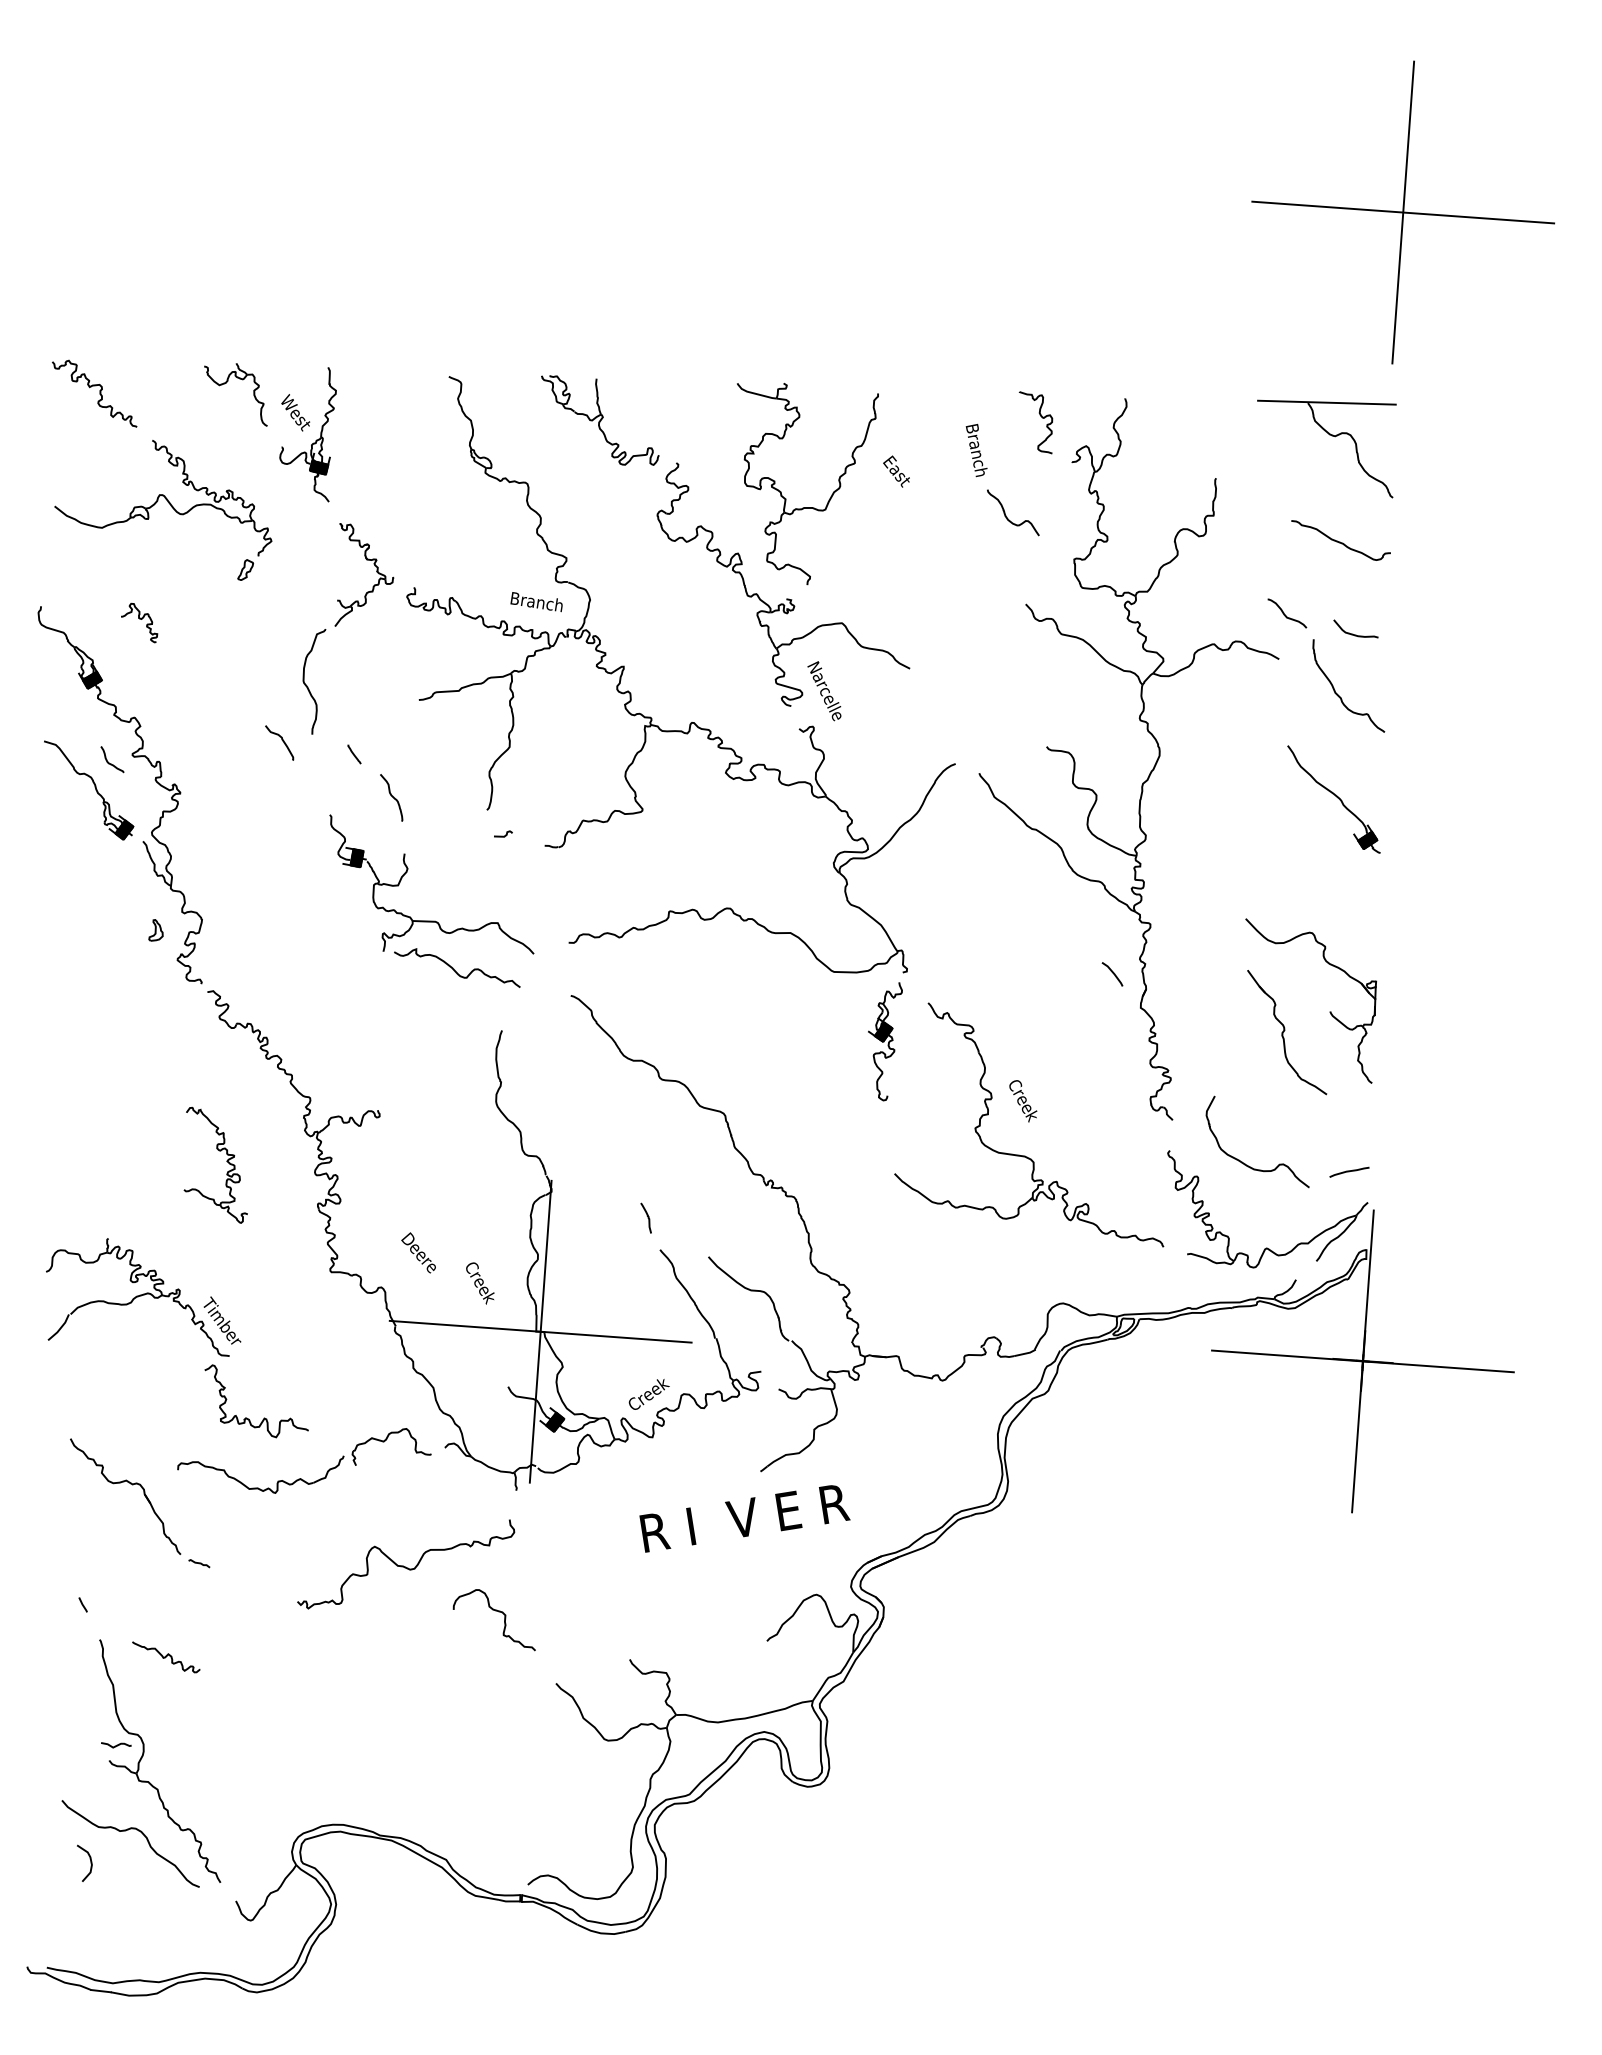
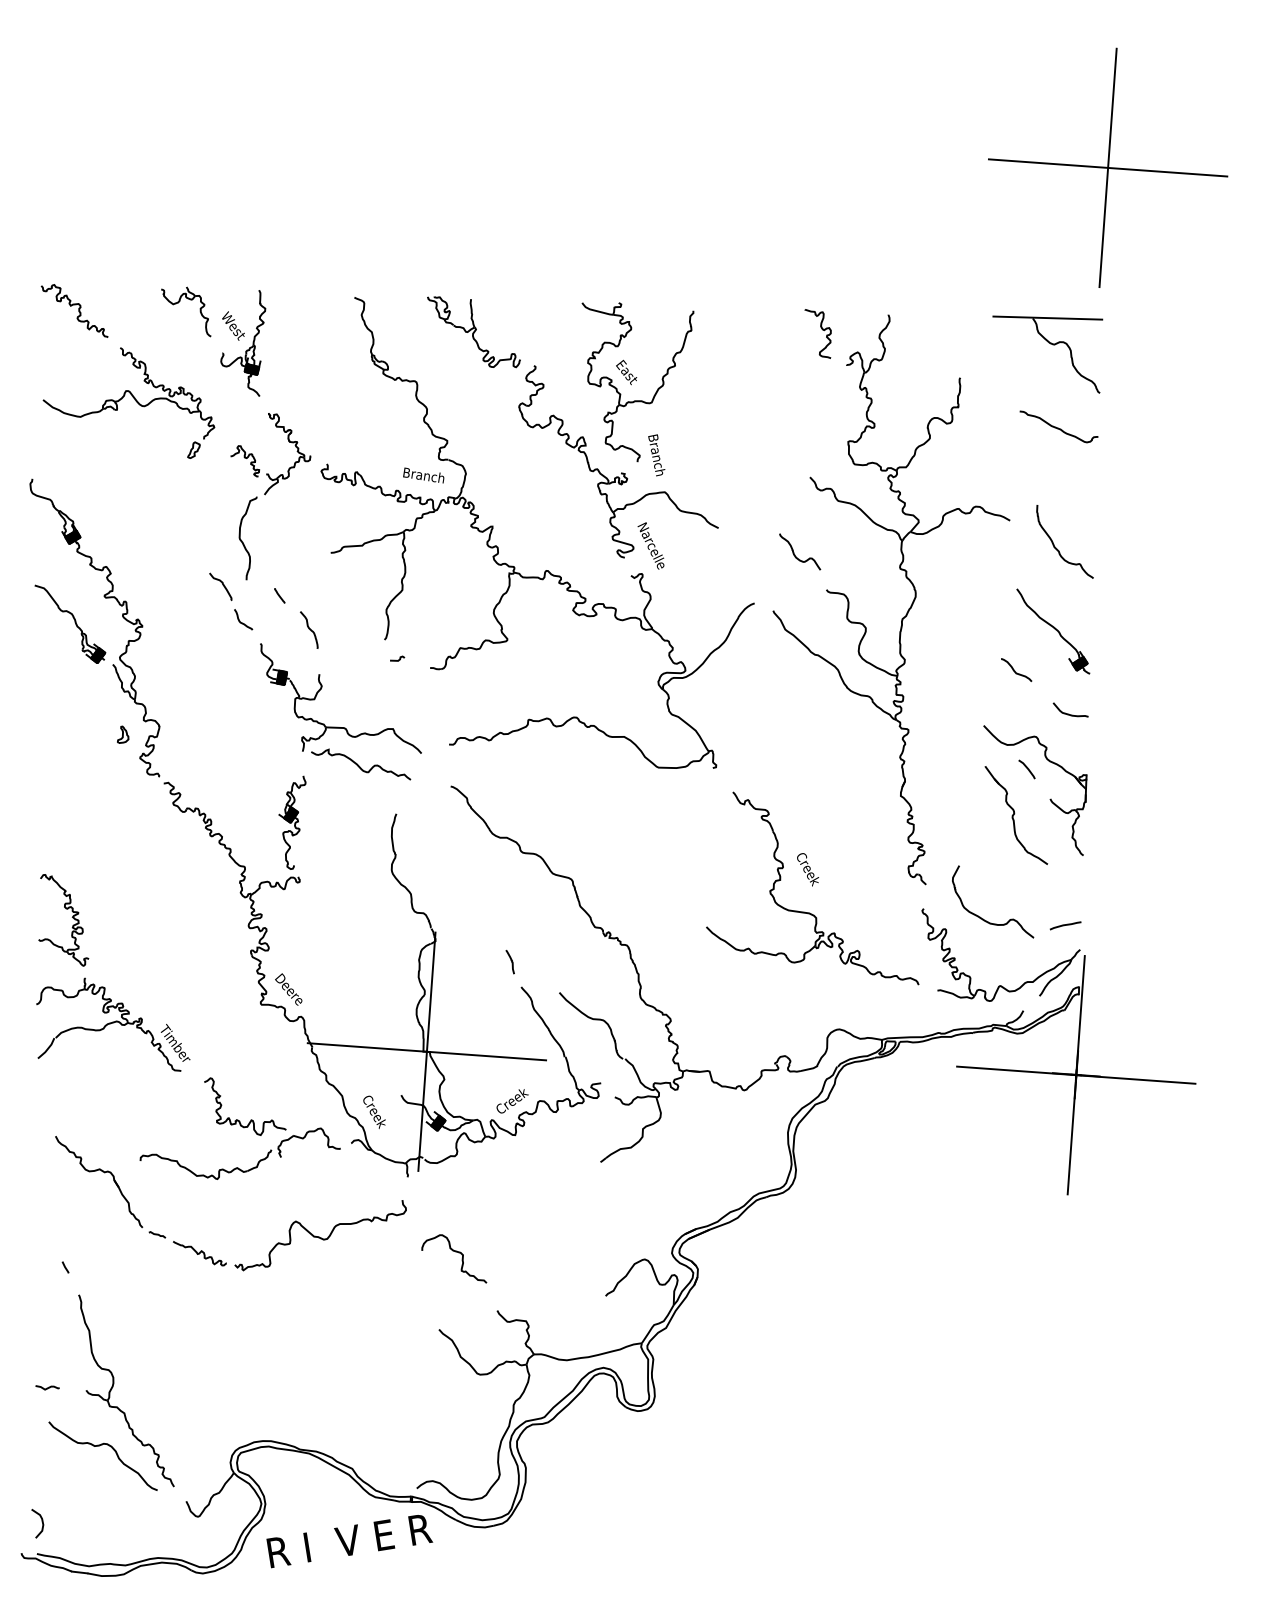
text: (976, 450) -> (656, 455), moved
text: (896, 471) -> (626, 372), moved
curve: (1006, 515) -> (794, 554), moved
curve: (1285, 614) -> (1015, 670), moved
curve: (139, 619) -> (245, 458), moved
curve: (1352, 633) -> (1068, 713), moved
curve: (111, 763) -> (242, 622), moved
line: (1112, 973) -> (1026, 768), moved
part: (885, 1041) -> (292, 822), moved
part: (226, 1161) -> (72, 917), moved
text: (418, 1252) -> (288, 989), moved
text: (480, 1283) -> (374, 1112), moved
curve: (264, 1417) -> (251, 1119), moved
text: (744, 1518) -> (349, 1541), moved
curve: (495, 1611) -> (455, 1252), moved
curve: (166, 1657) -> (200, 1253), moved
curve: (116, 1745) -> (47, 1387), moved
curve: (90, 1862) -> (42, 1523), moved

